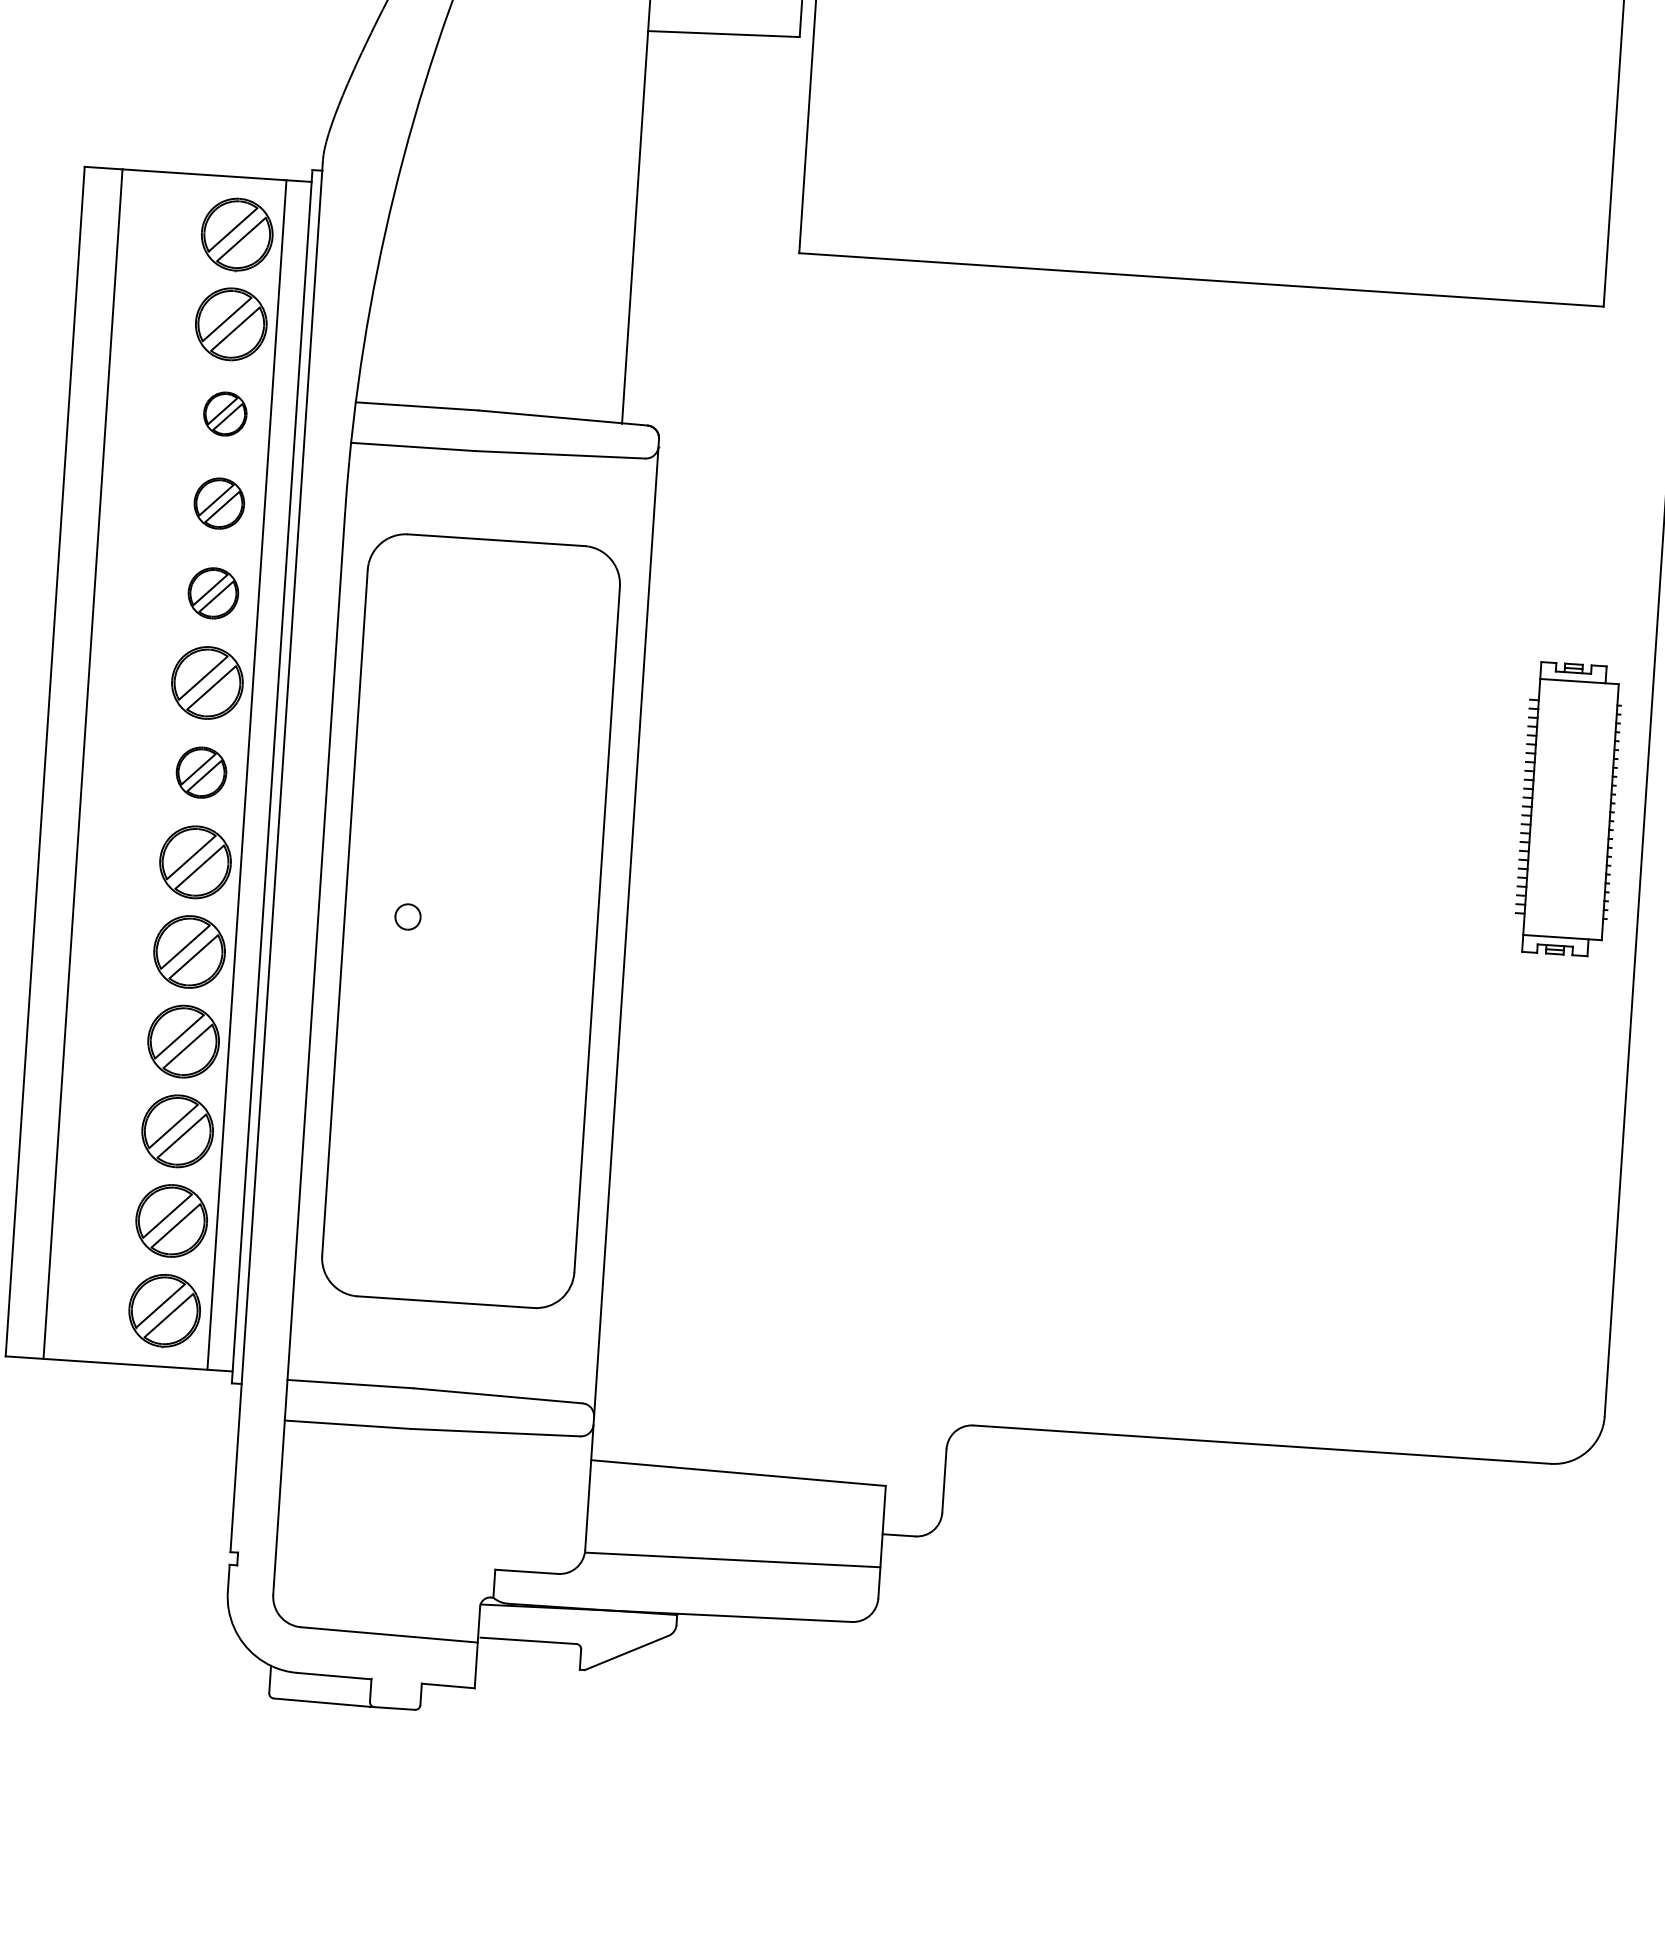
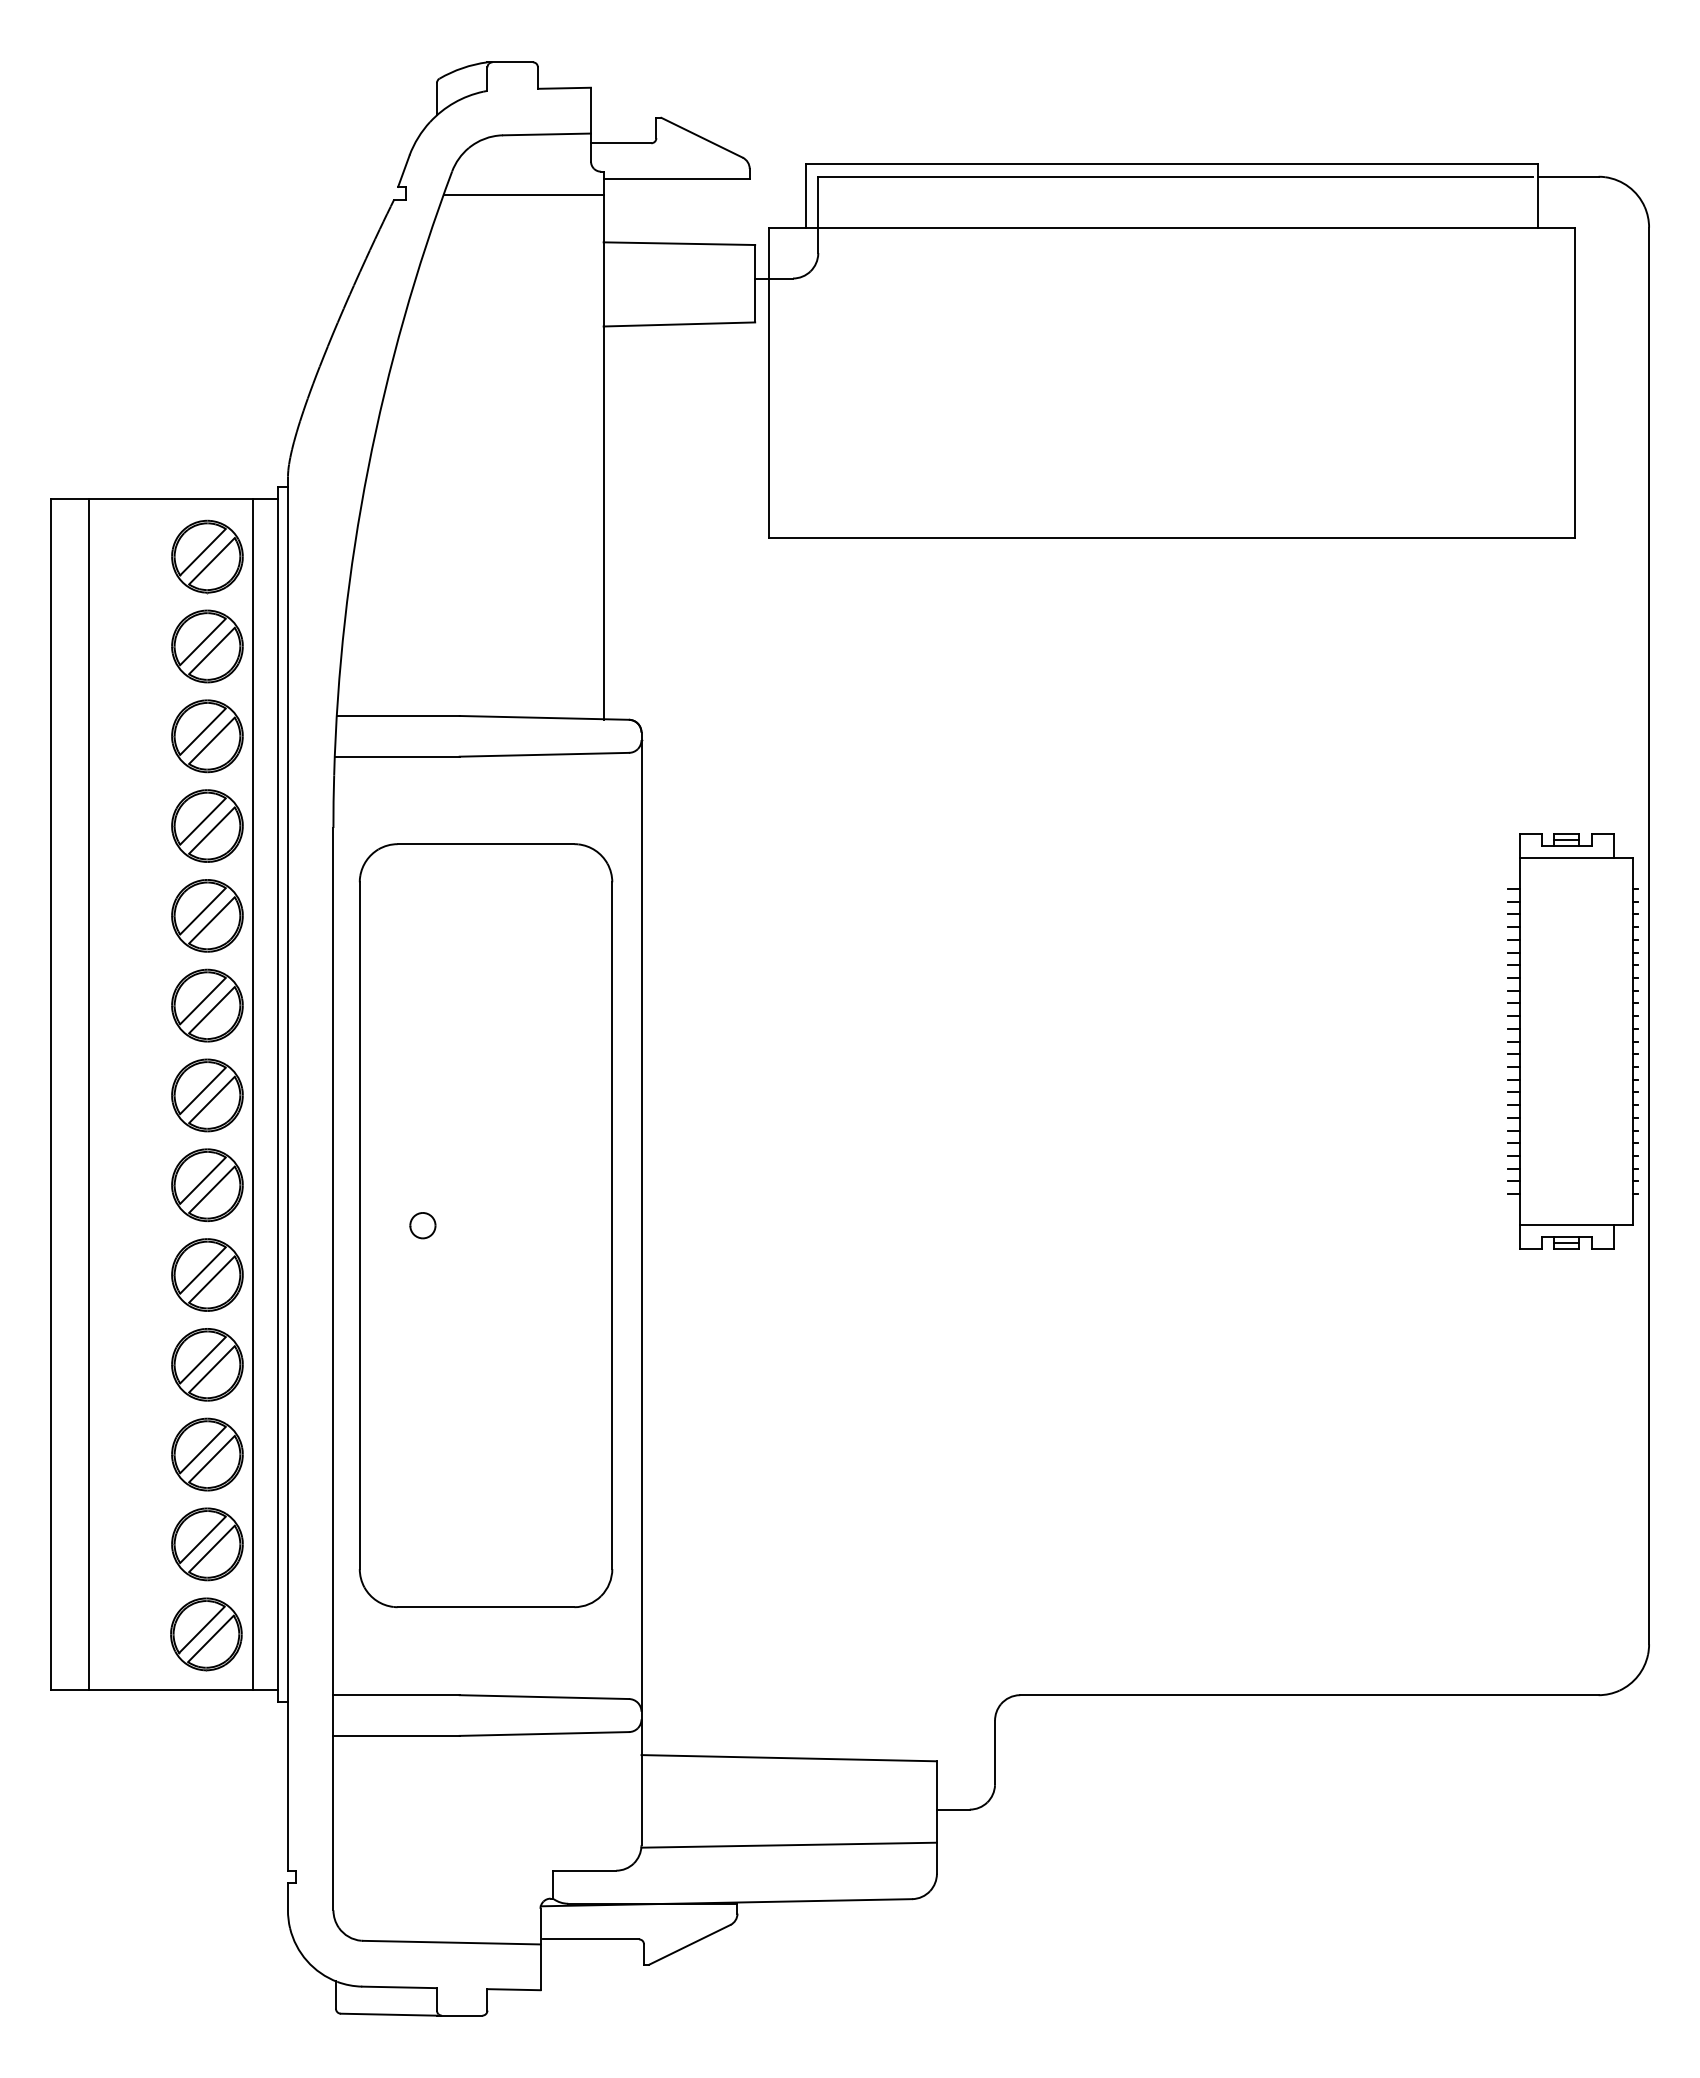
part: (225, 414) -> (207, 736), size x1.67
part: (219, 503) -> (207, 825), size x1.43
part: (213, 592) -> (207, 915), size x1.43
part: (201, 772) -> (207, 1095), size x1.43
part: (1568, 809) -> (1572, 1041), size x1.43

